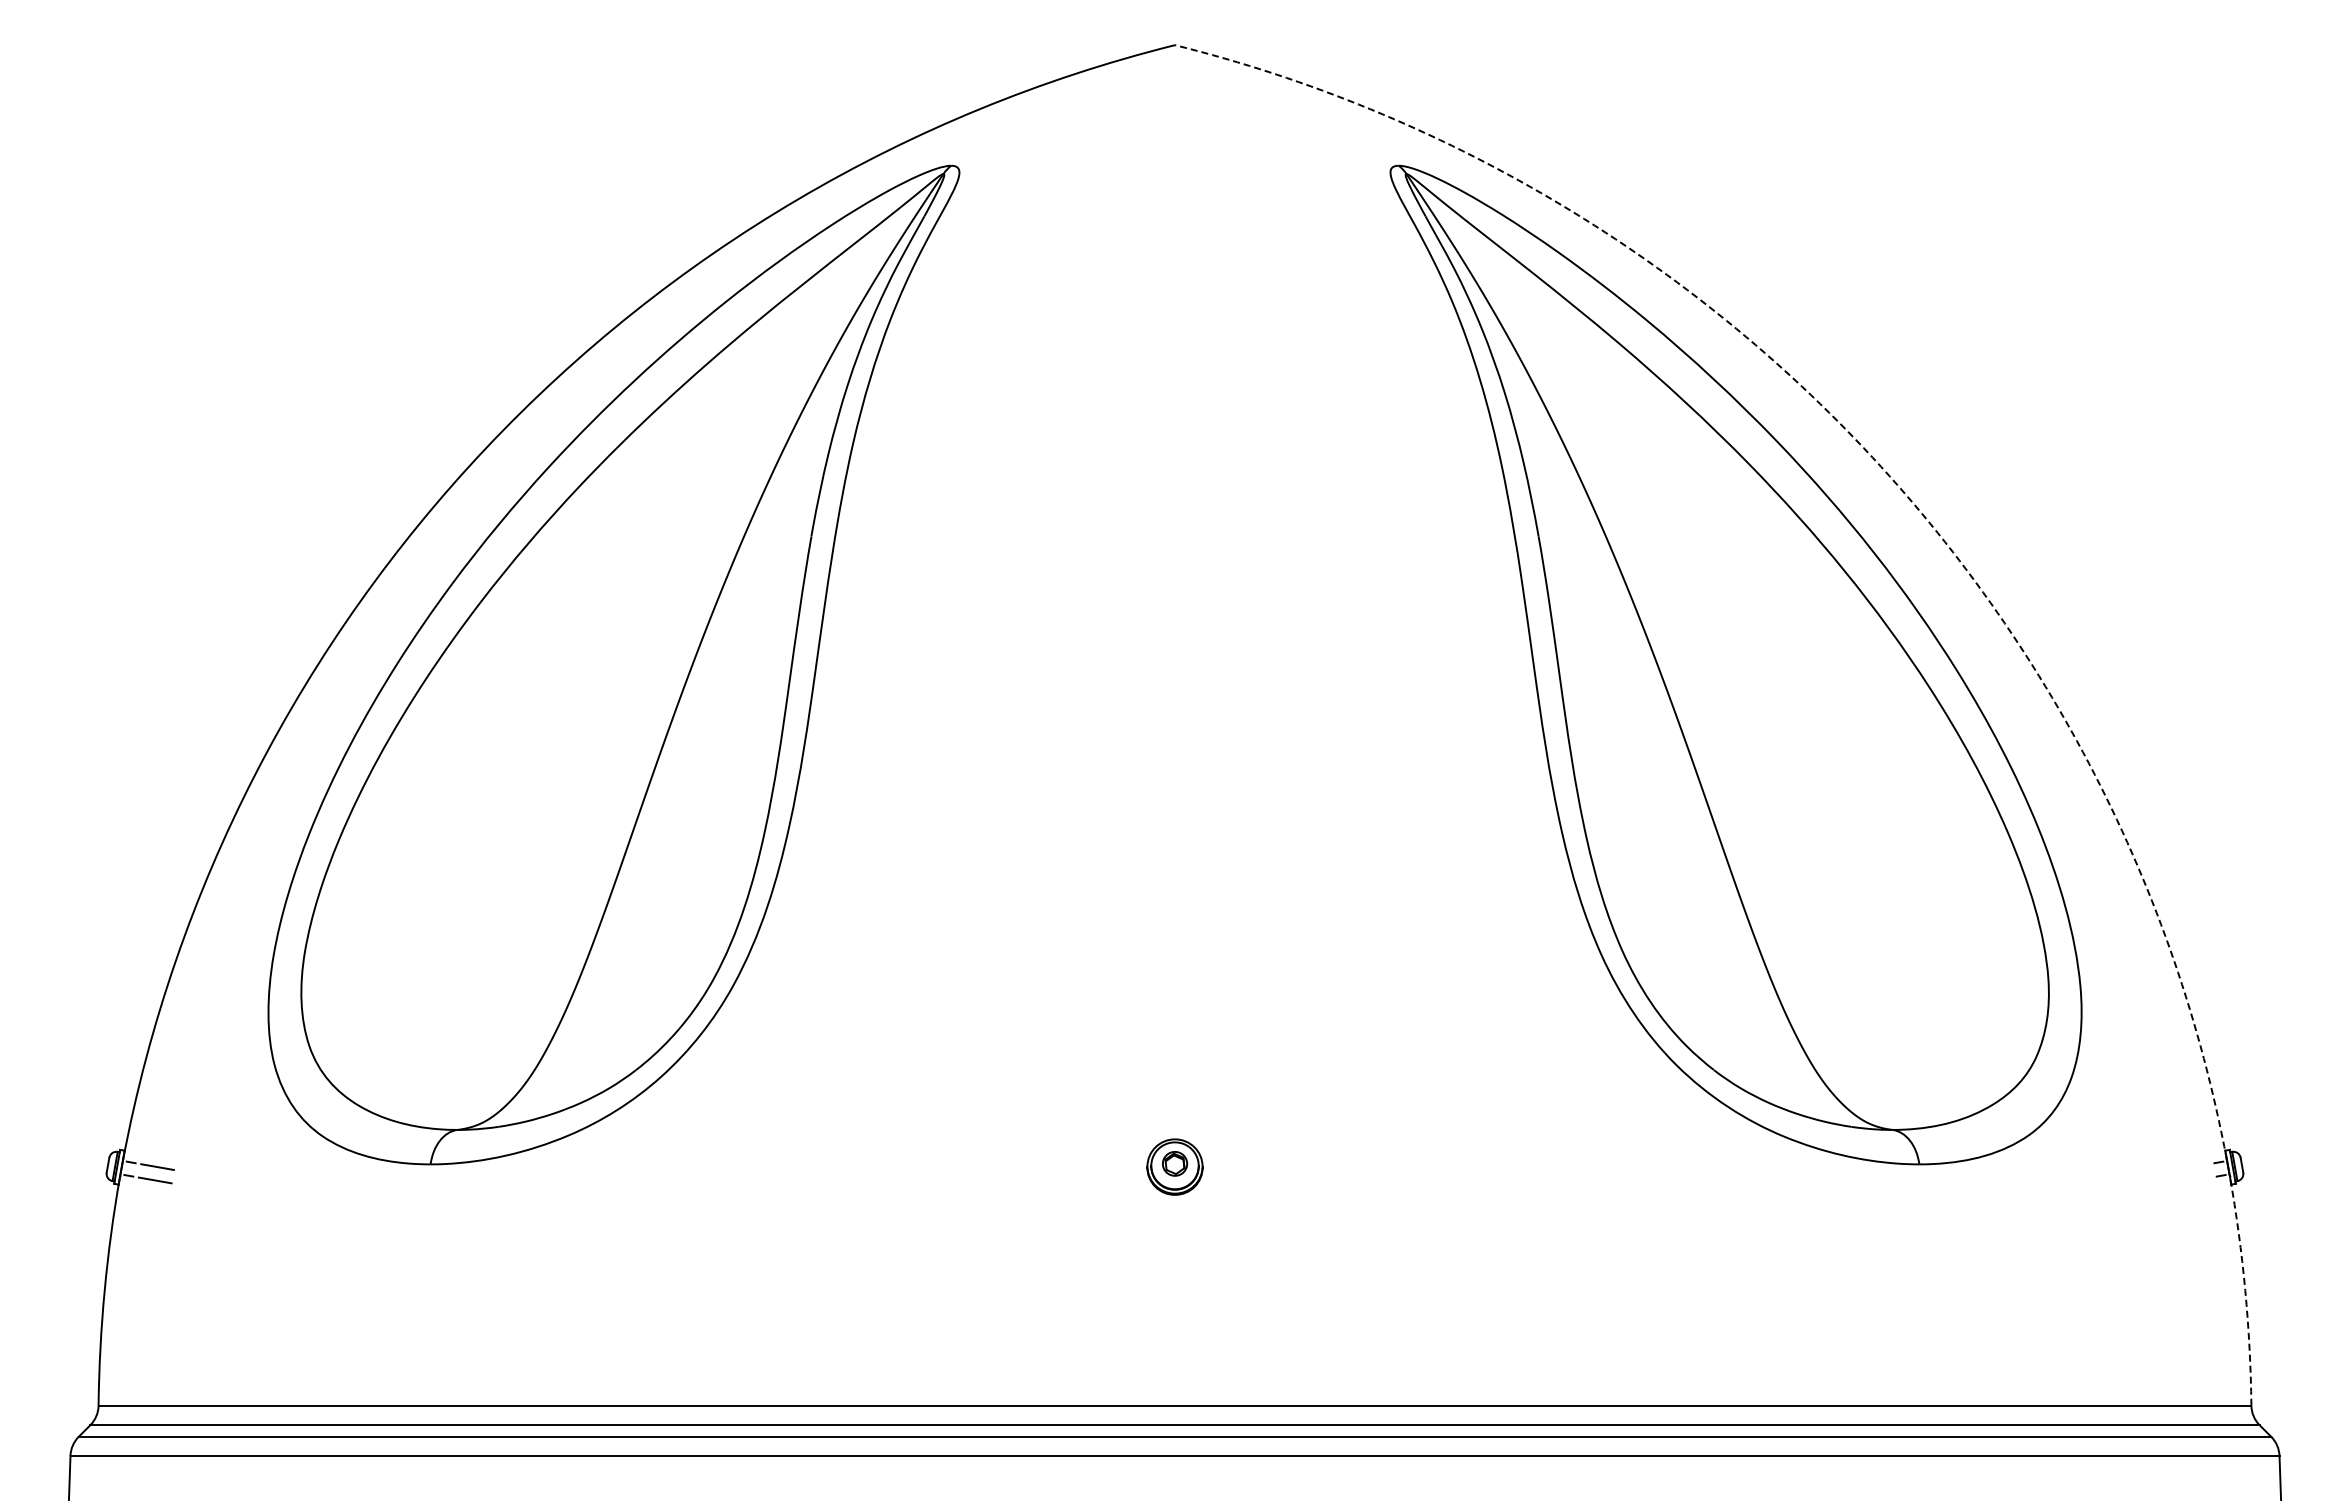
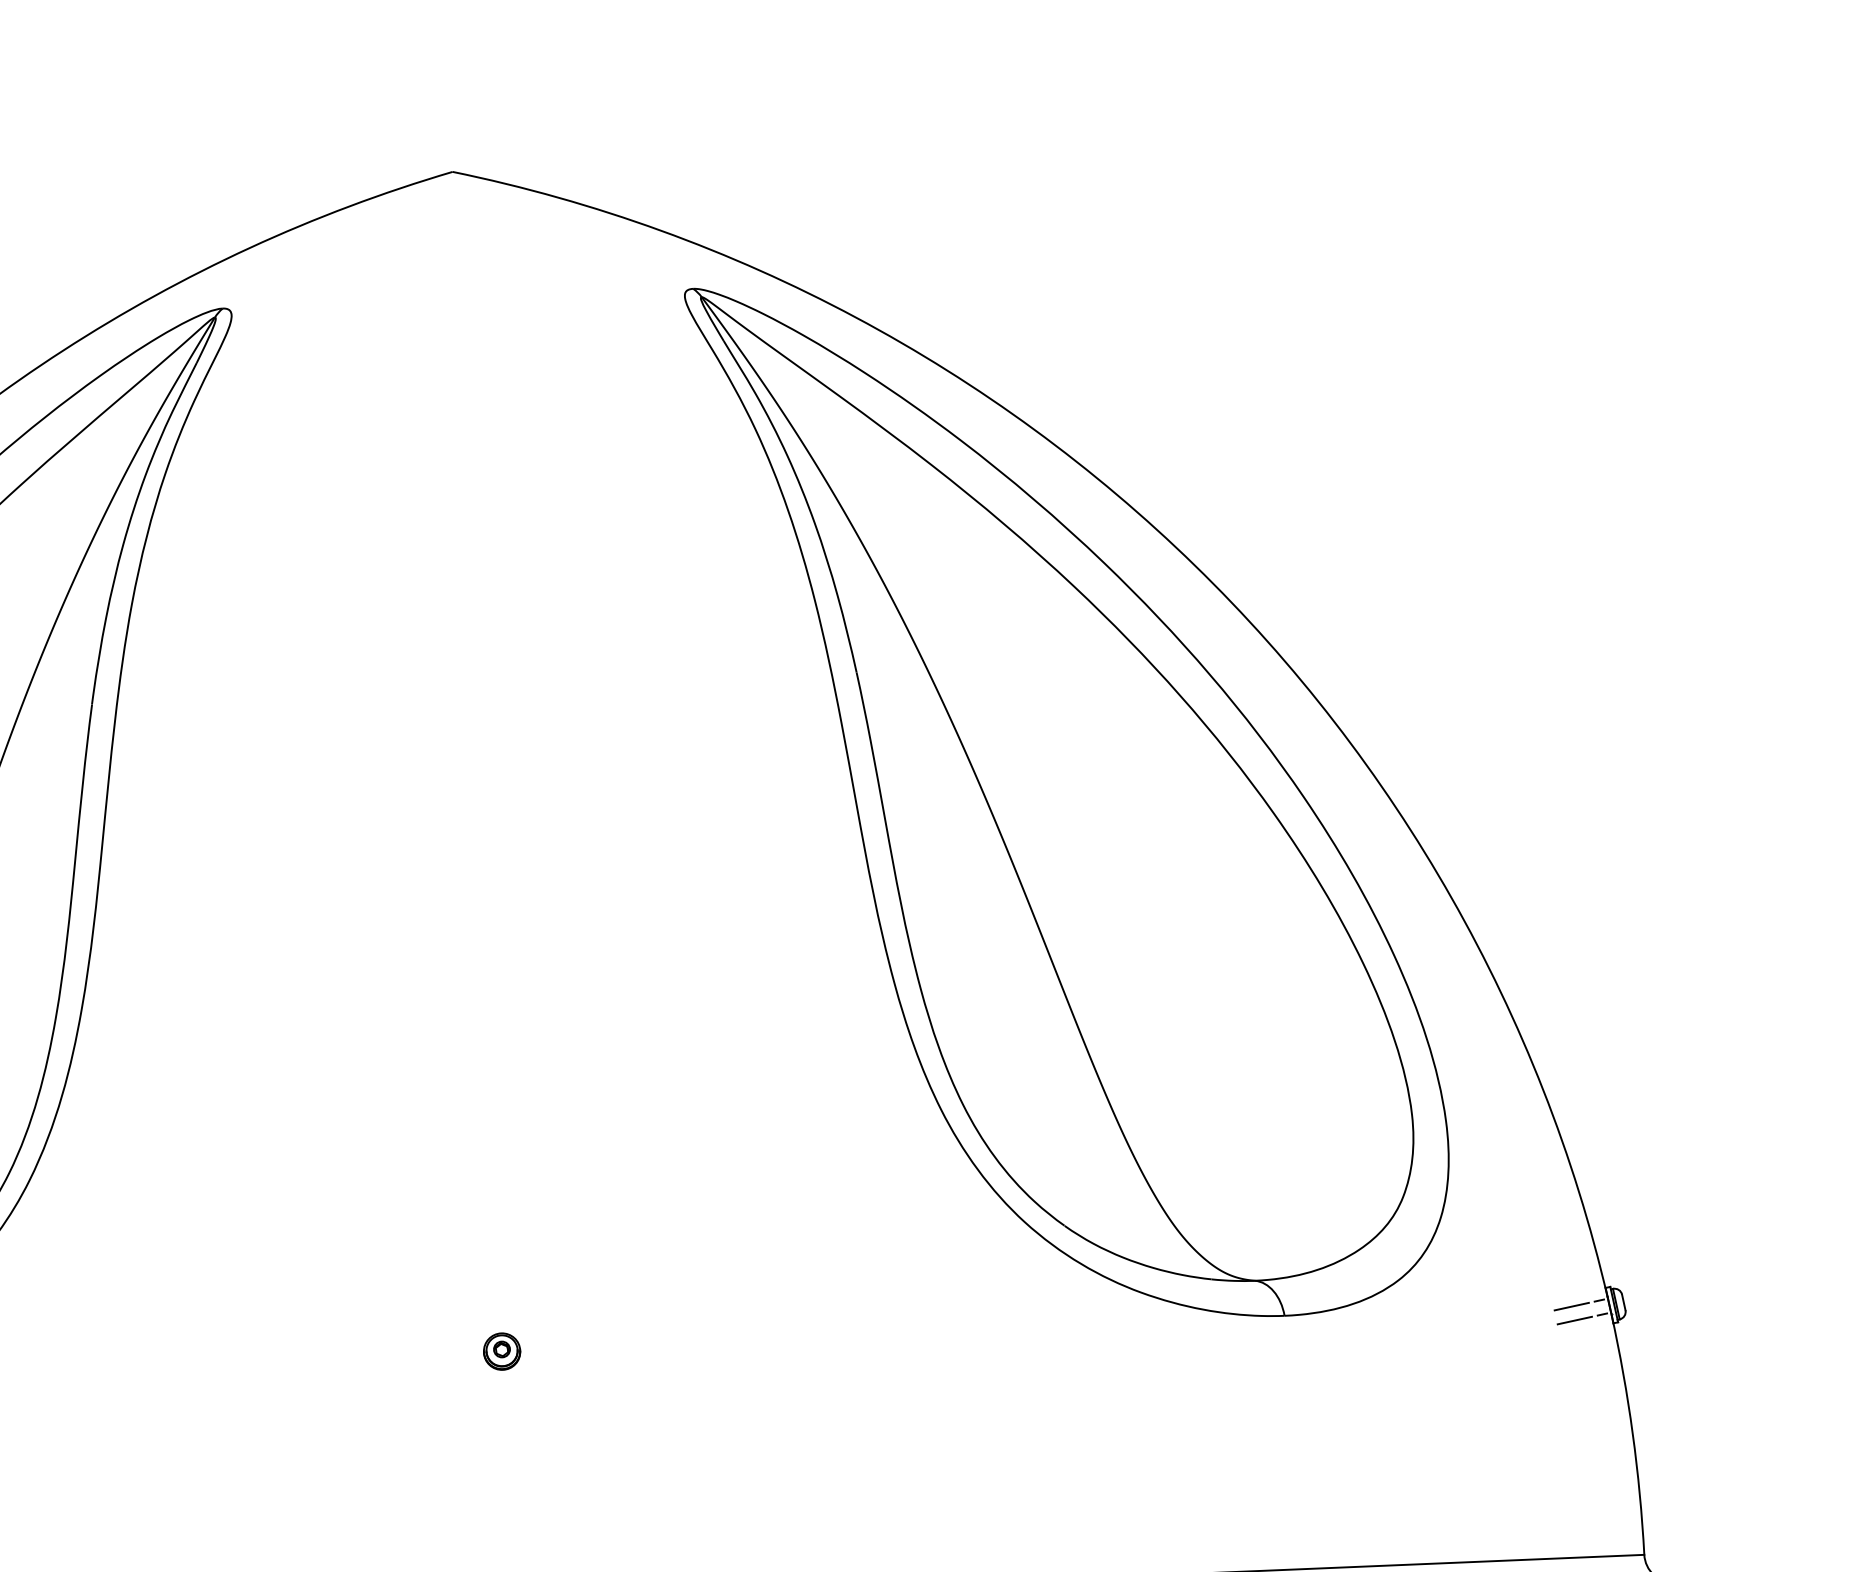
arc: (1863, 448) -> (1194, 565), dashed -> solid
line: (2192, 1166) -> (1571, 1306), added
part: (1174, 1167) -> (501, 1351), size x0.62
line: (2194, 1180) -> (1574, 1320), added
arc: (2245, 1290) -> (1633, 1434), dashed -> solid

